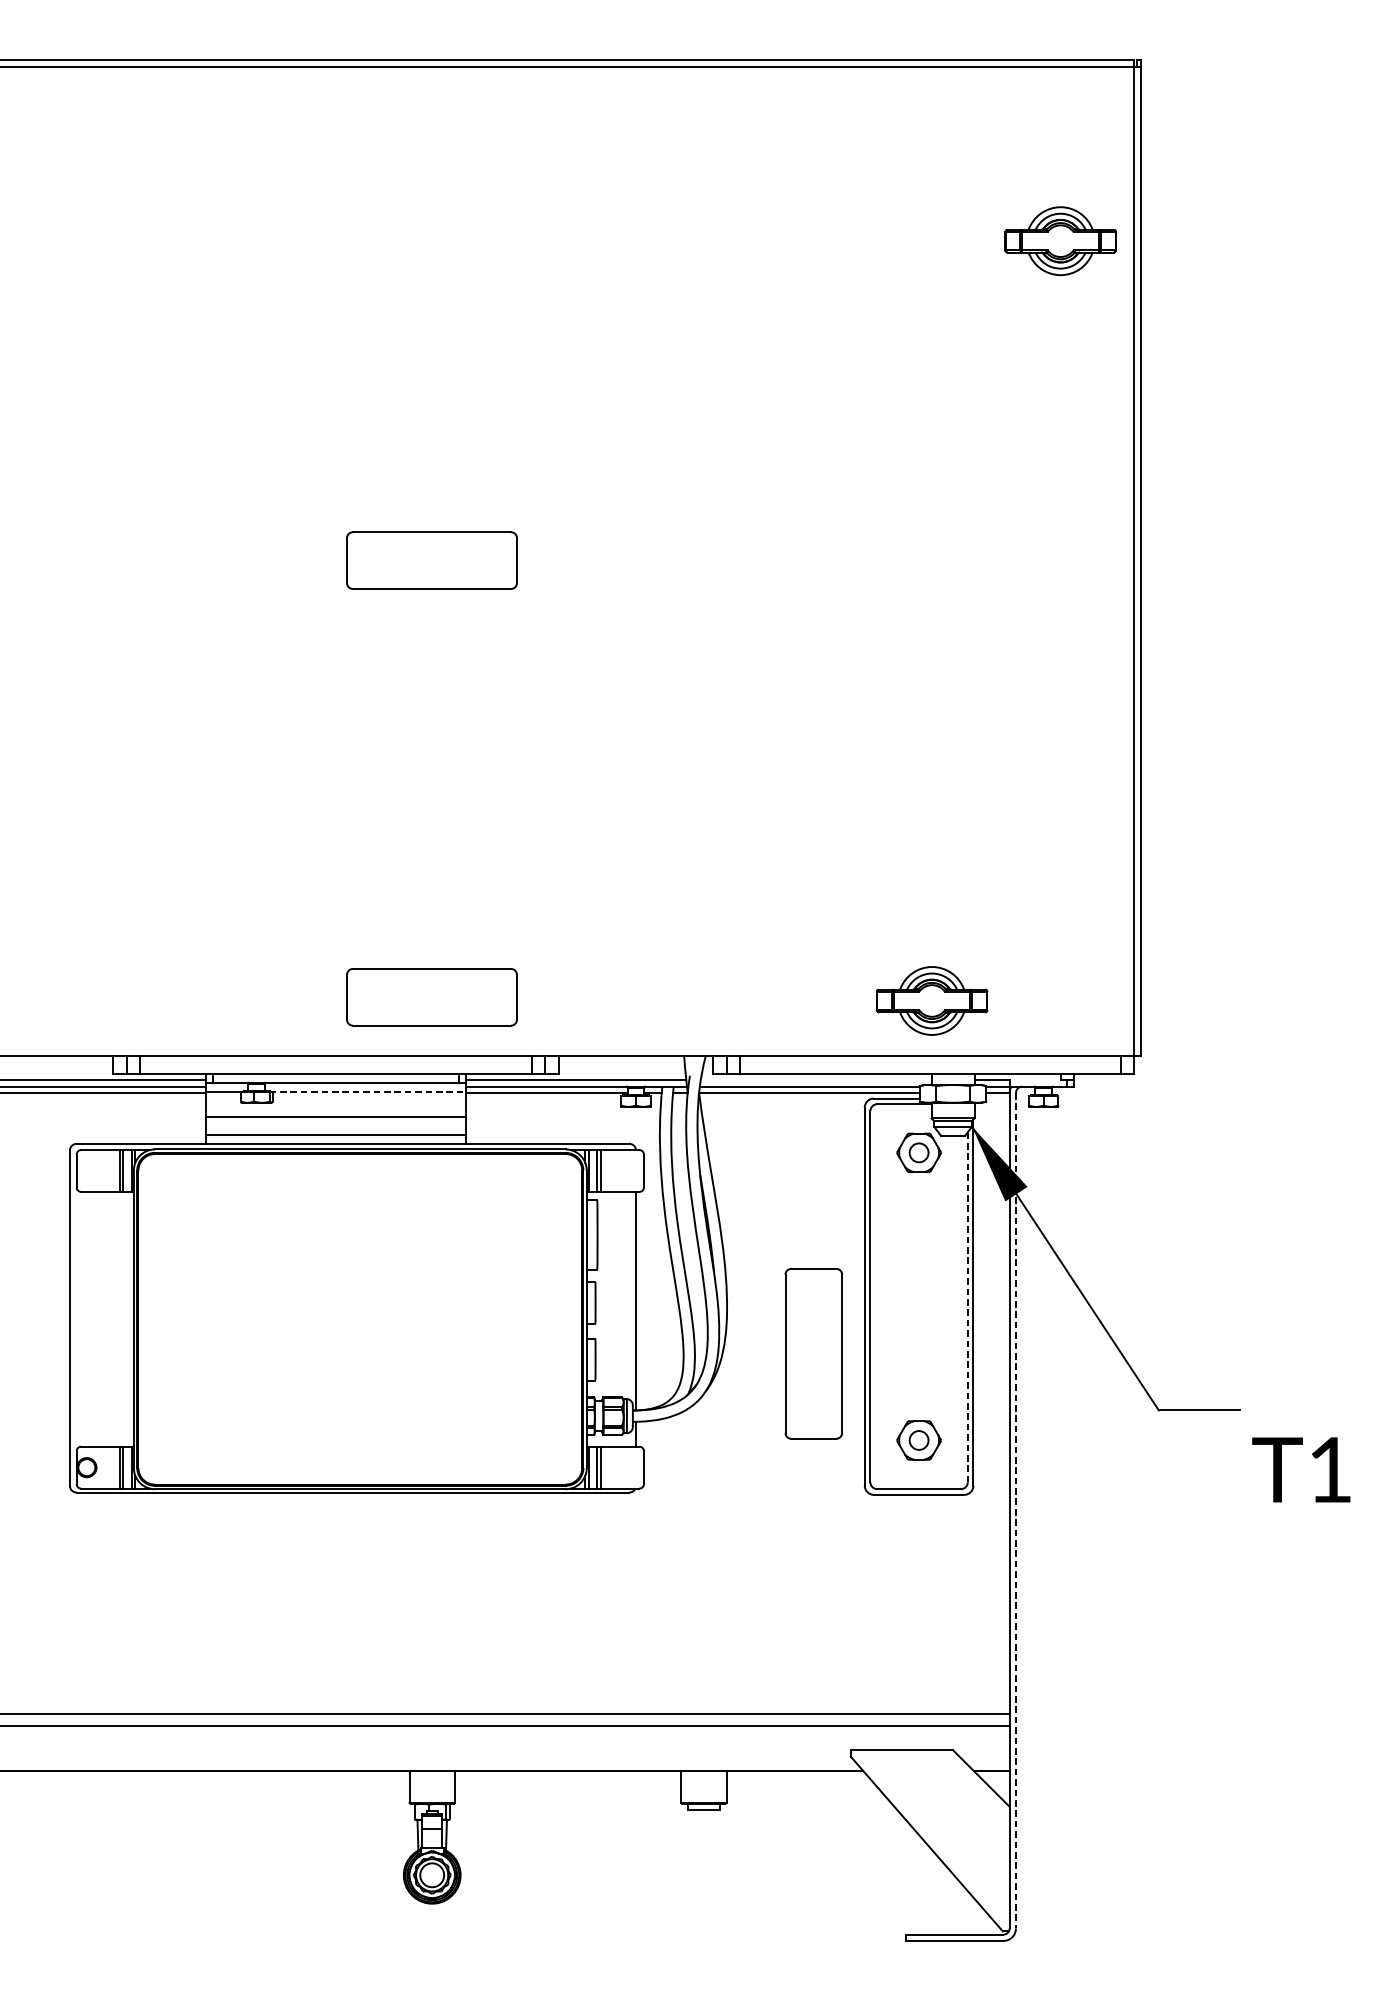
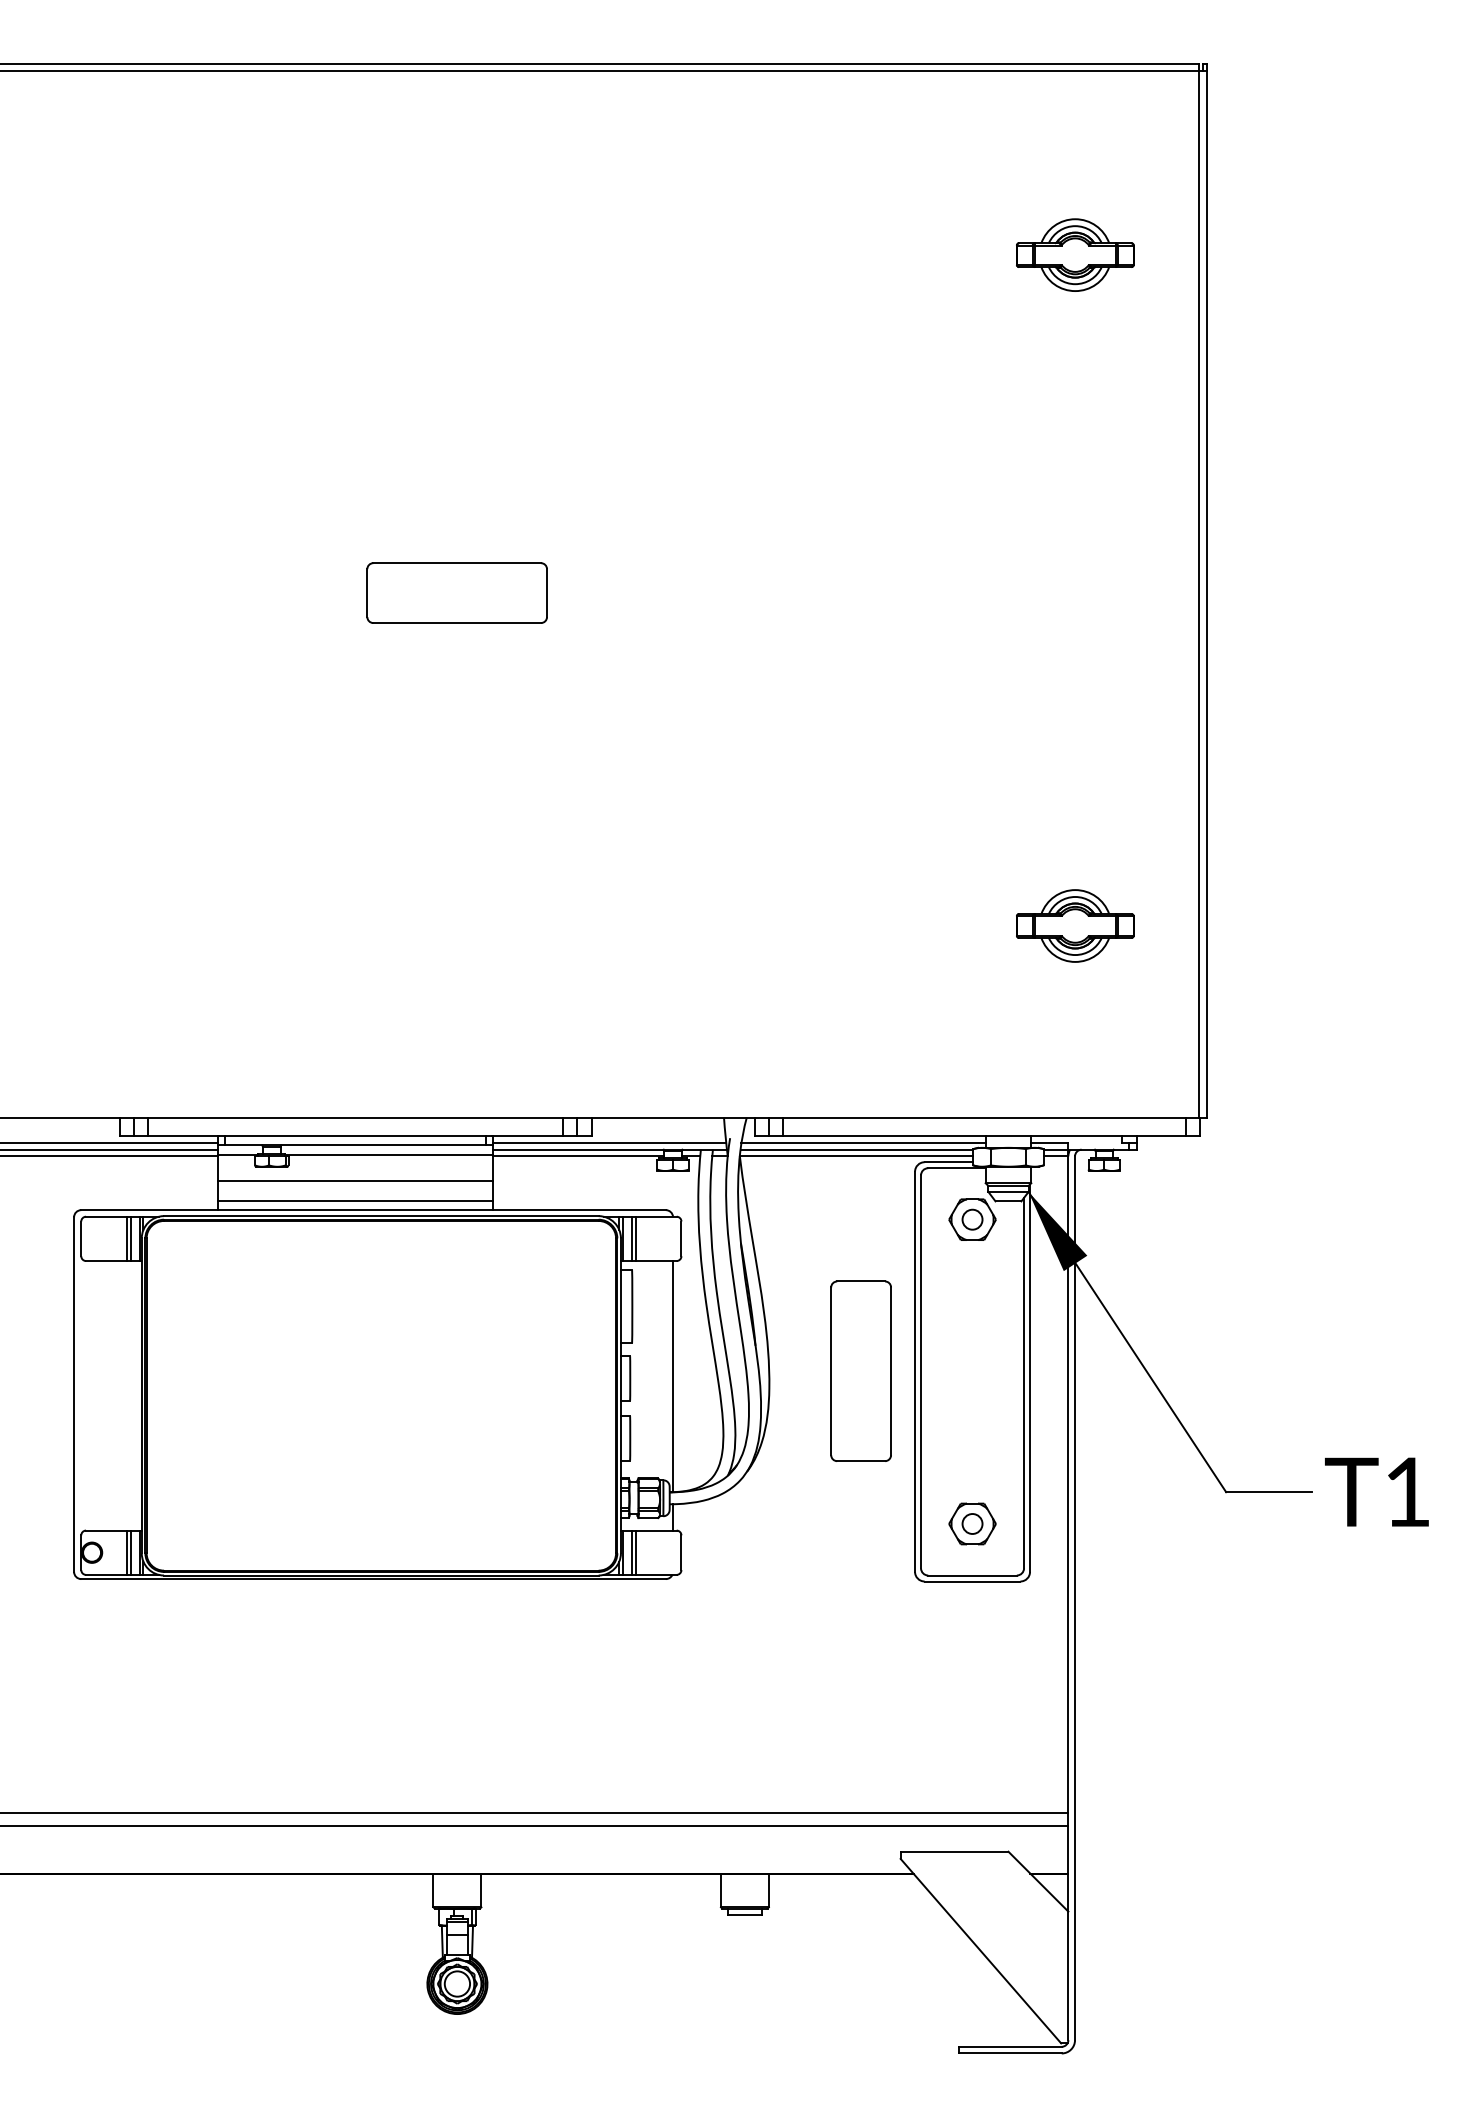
part: (1060, 240) -> (1075, 254), moved
part: (431, 996) -> (456, 1054), removed
part: (932, 1000) -> (1075, 925), moved
line: (816, 1080) -> (863, 1143), added
line: (368, 1092) -> (389, 1155), dashed -> solid
line: (968, 1306) -> (1024, 1382), dashed -> solid
part: (813, 1353) -> (860, 1370), moved
text: (1300, 1469) -> (1376, 1491), moved
line: (1016, 1510) -> (1075, 1598), dashed -> solid

